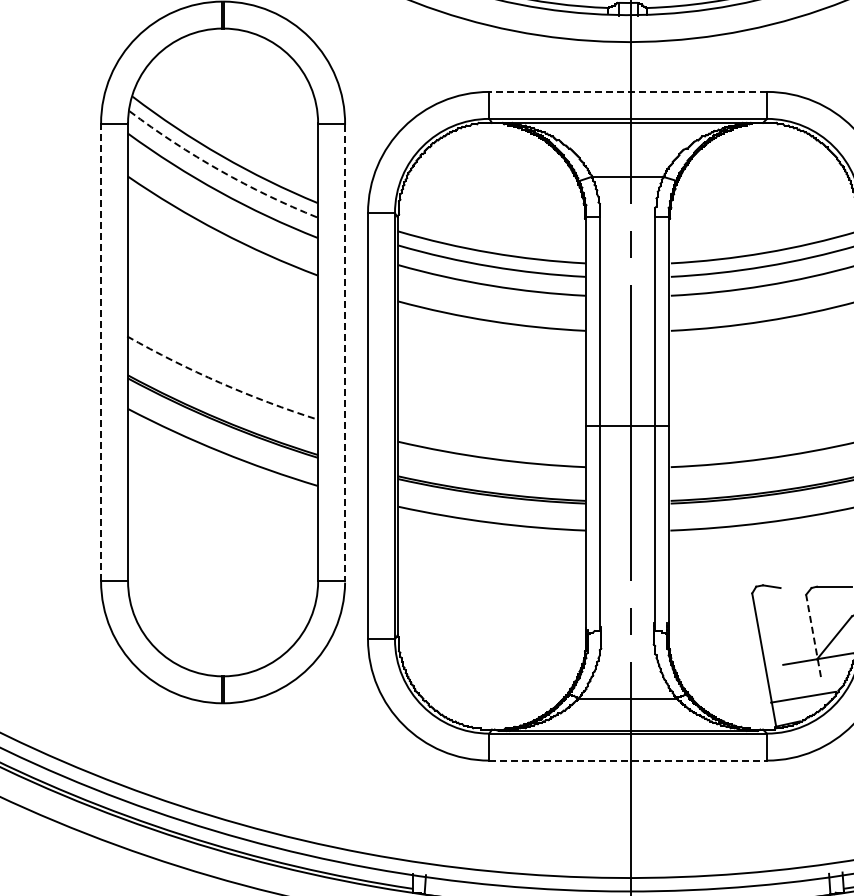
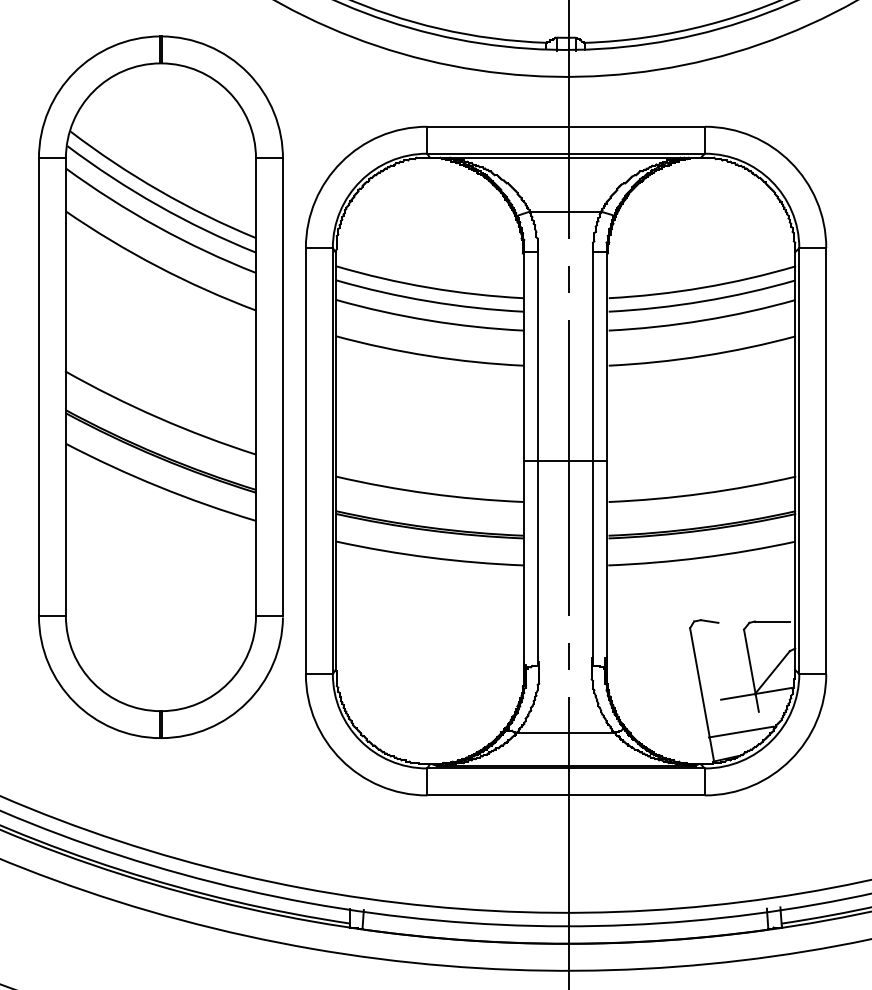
line: (628, 91) -> (566, 126), dashed -> solid
arc: (220, 170) -> (158, 205), dashed -> solid
line: (100, 351) -> (38, 386), dashed -> solid
line: (344, 353) -> (282, 388), dashed -> solid
arc: (220, 382) -> (158, 417), dashed -> solid
line: (813, 635) -> (751, 670), dashed -> solid
line: (628, 760) -> (566, 795), dashed -> solid

